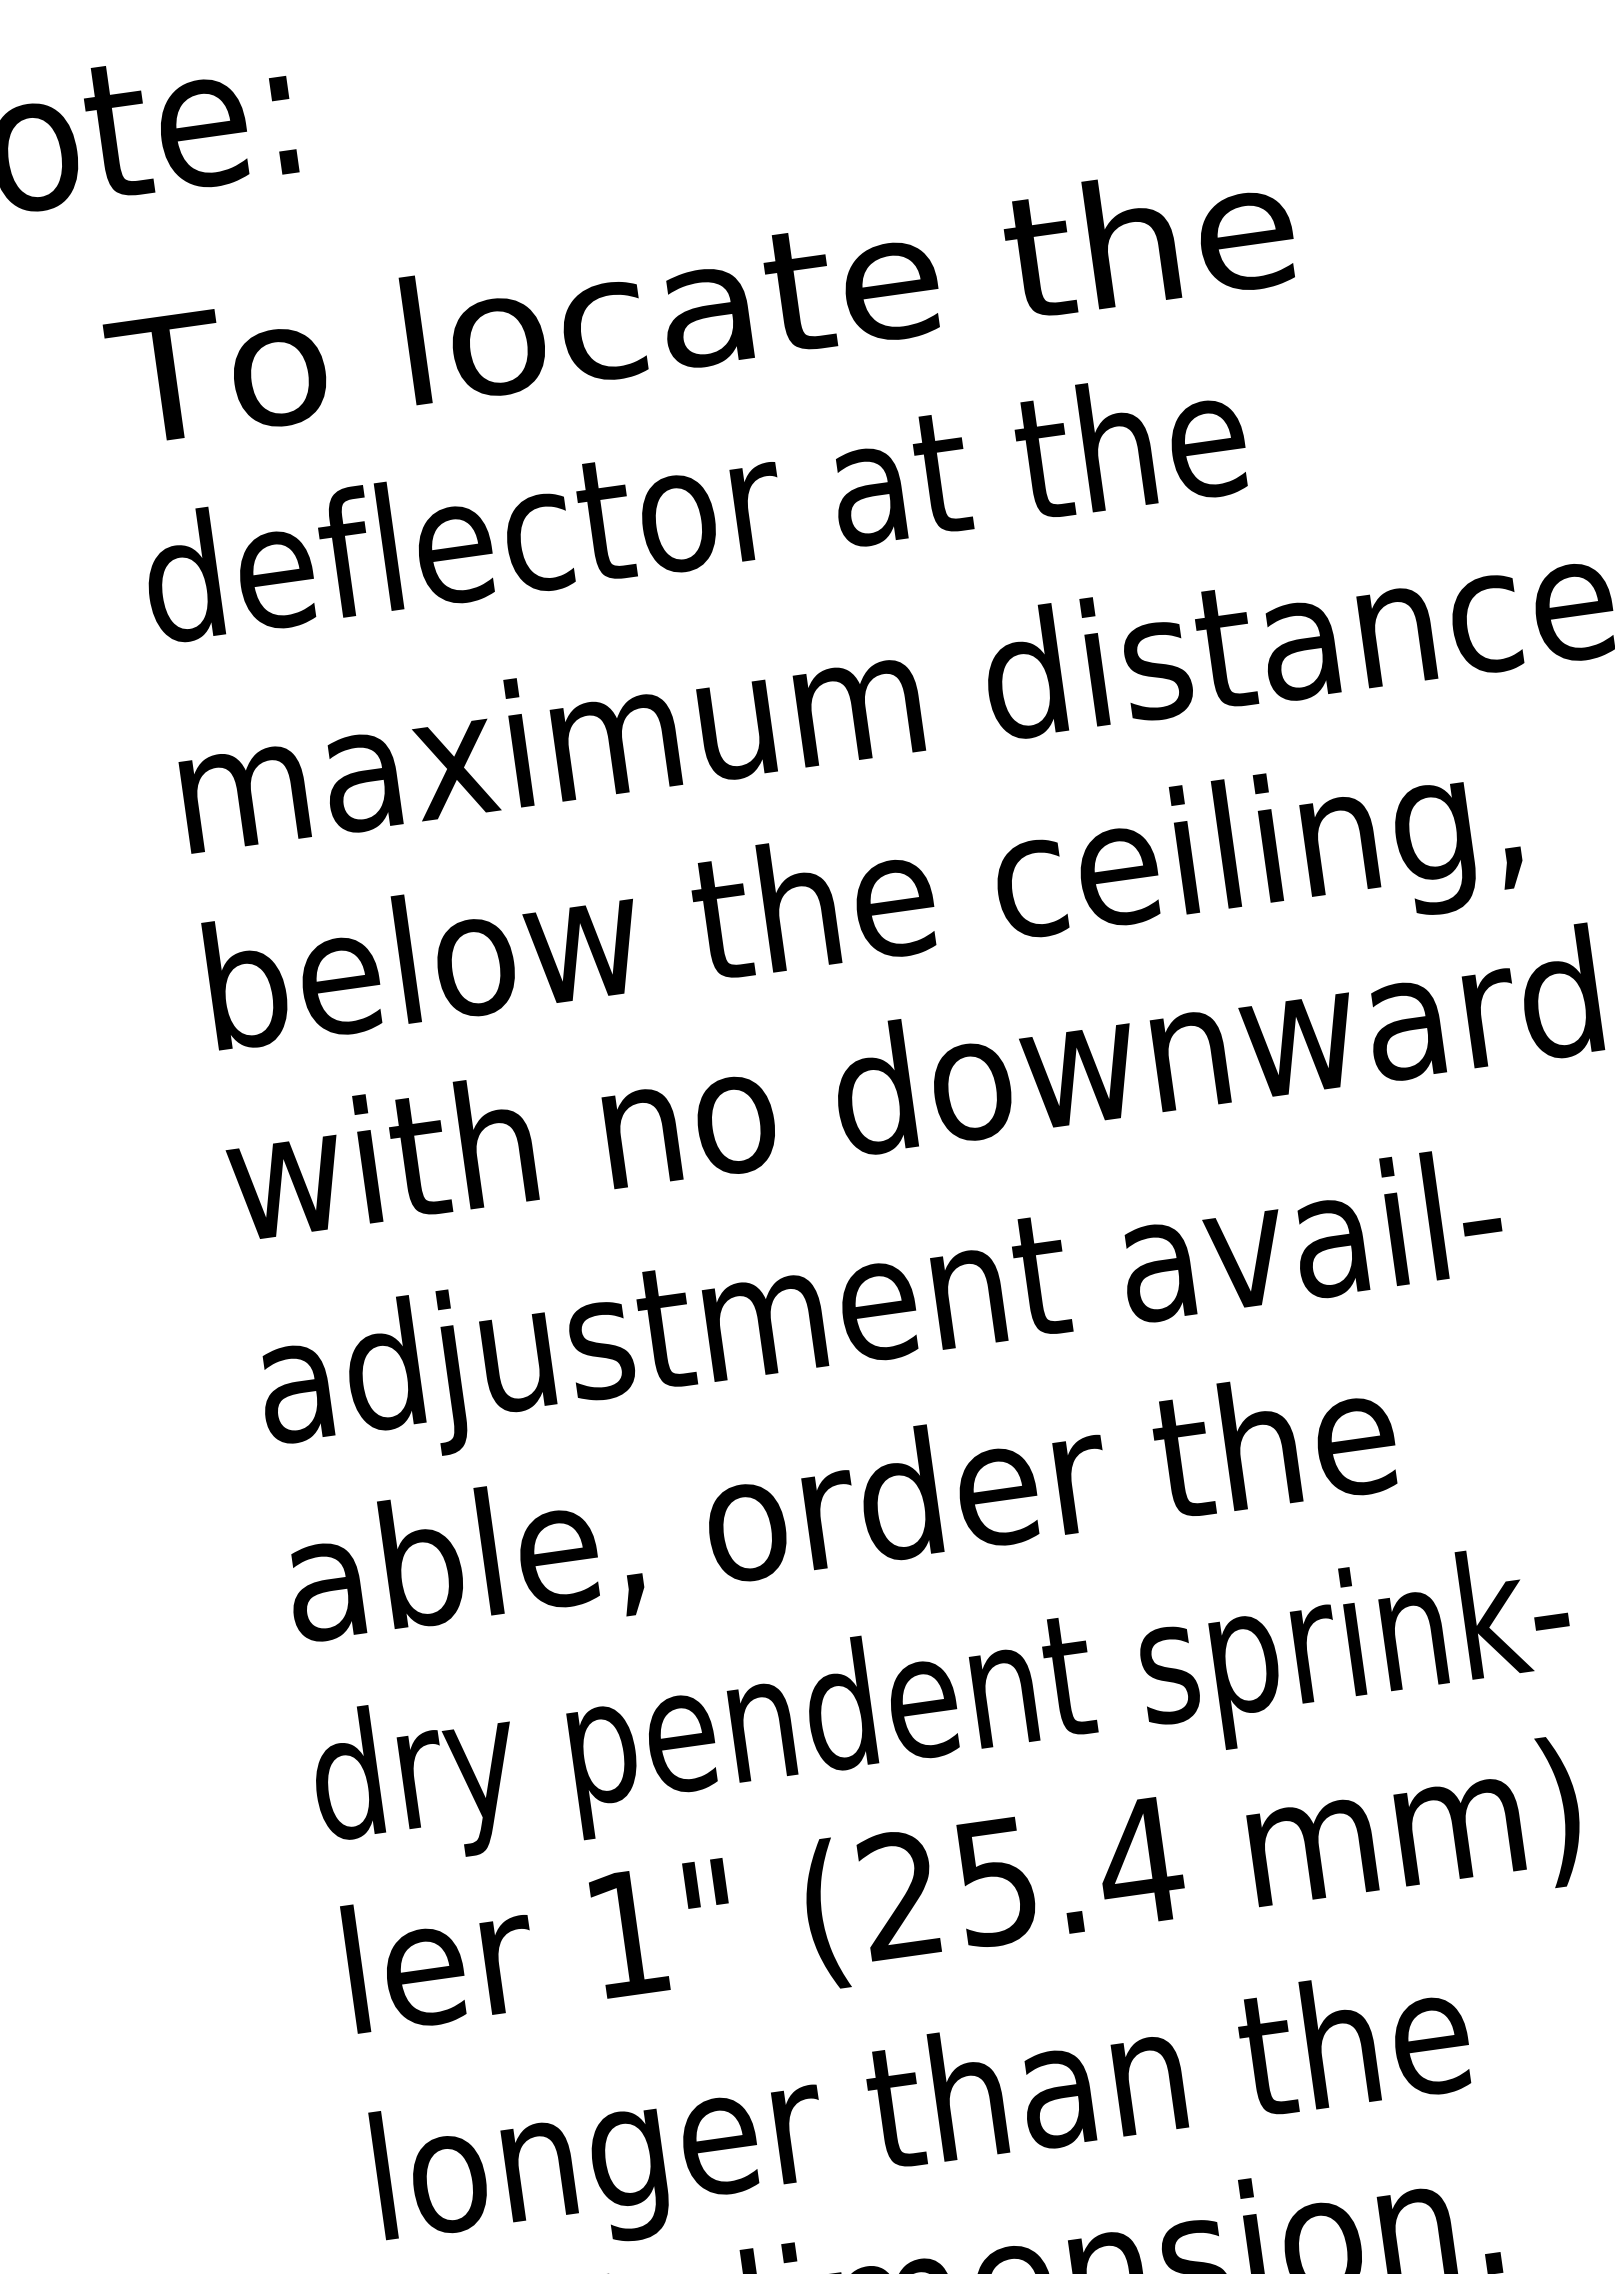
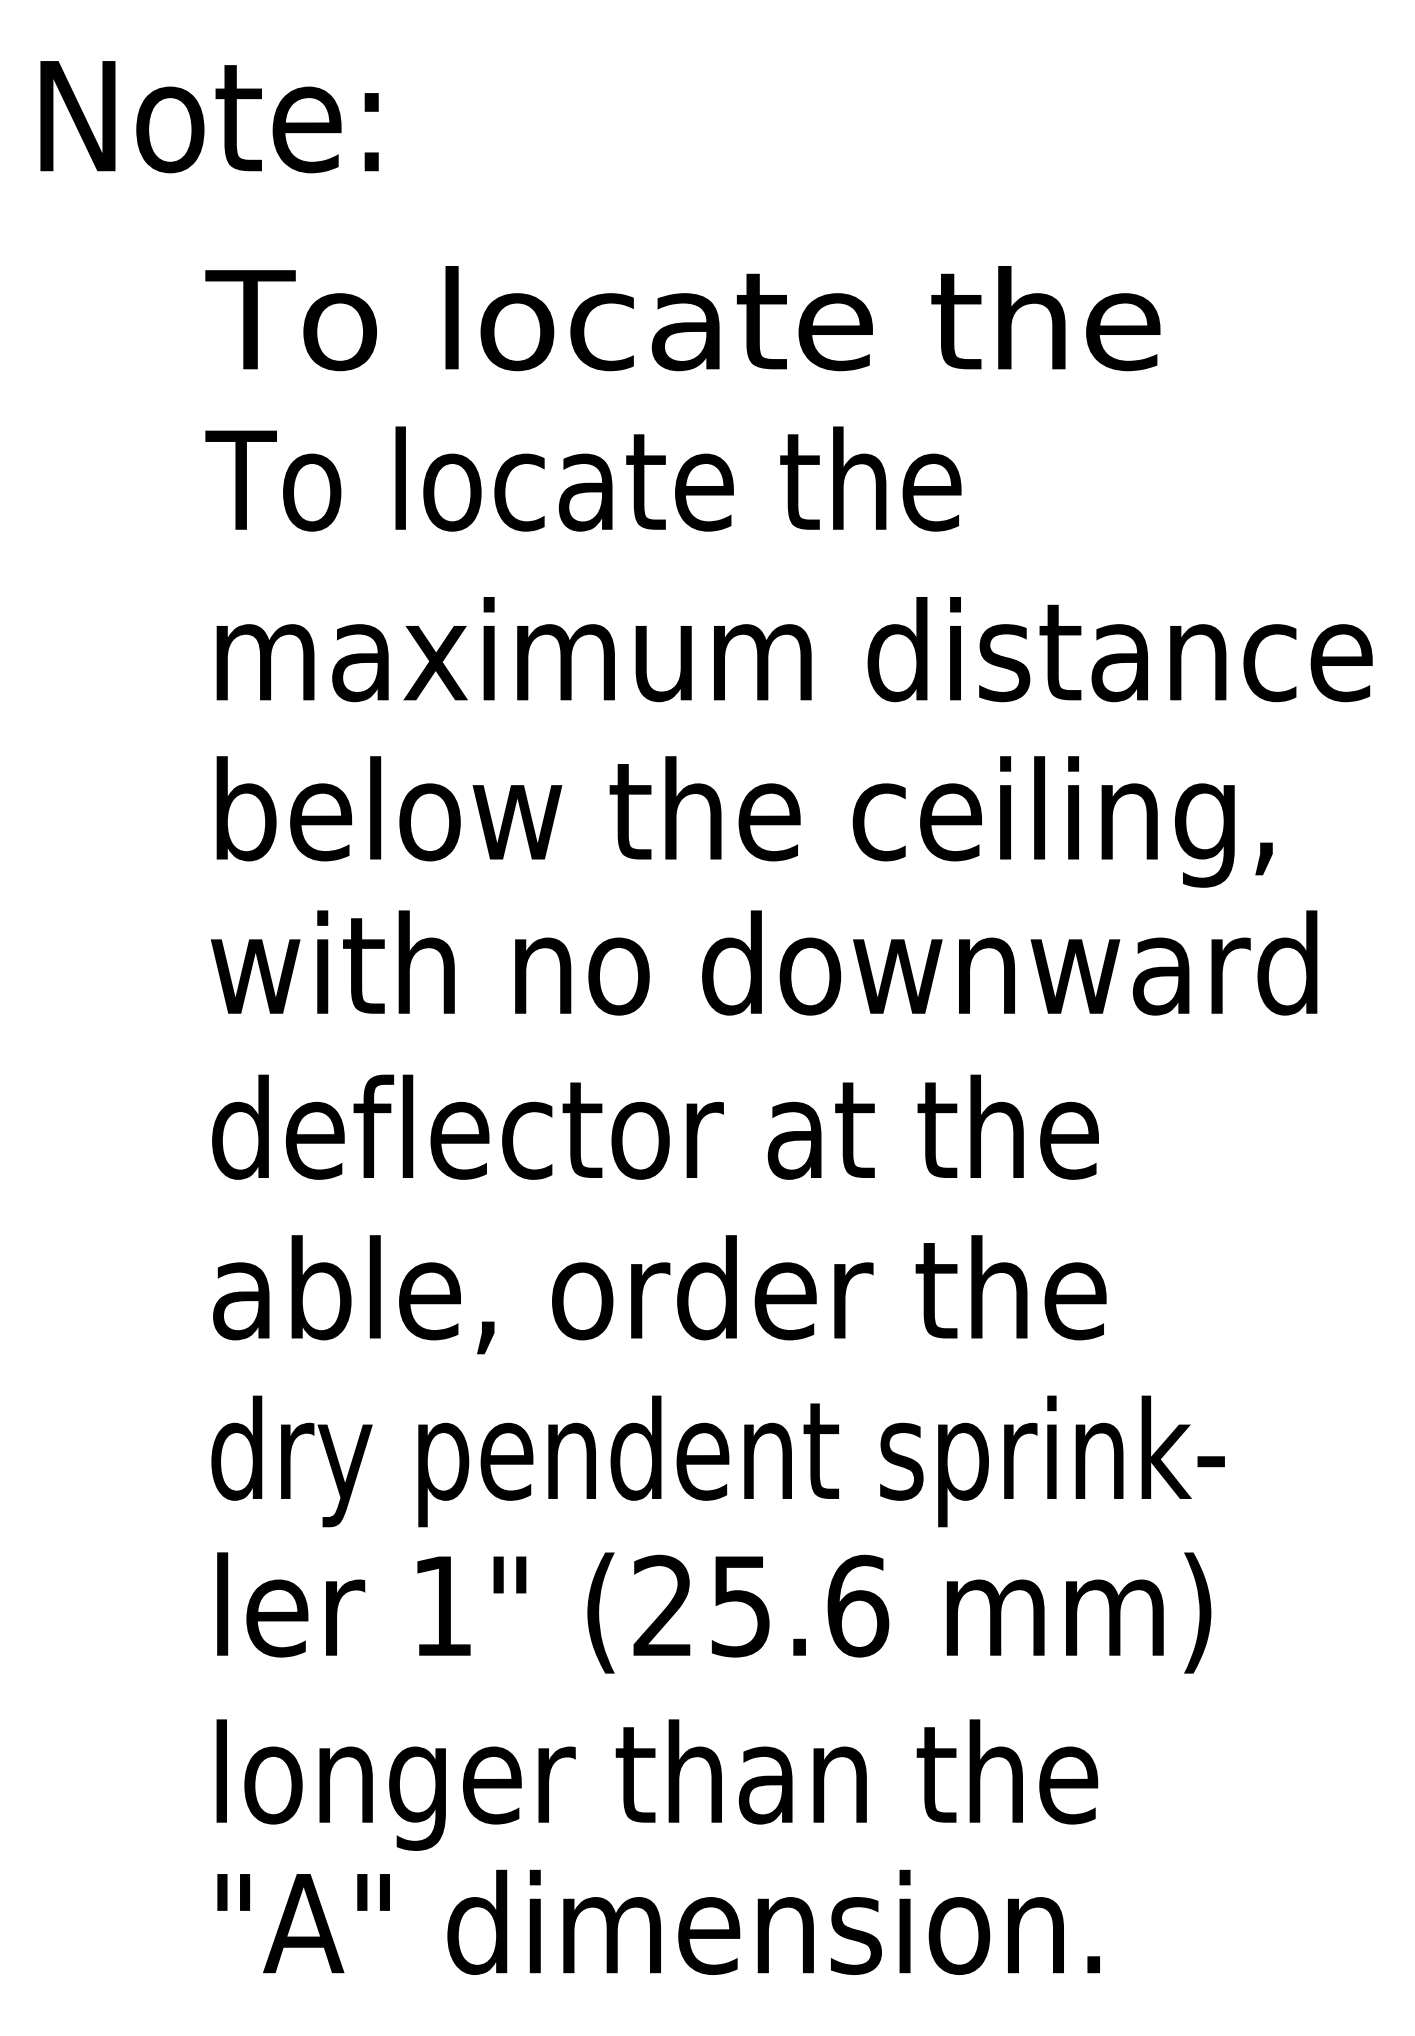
text: (689, 504) -> (651, 478), deflector at the -> To locate the
text: (881, 1311) -> (713, 1140), adjustment avail- -> deflector at the
text: (1140, 1860) -> (857, 1605), (25.4 -> (25.6

